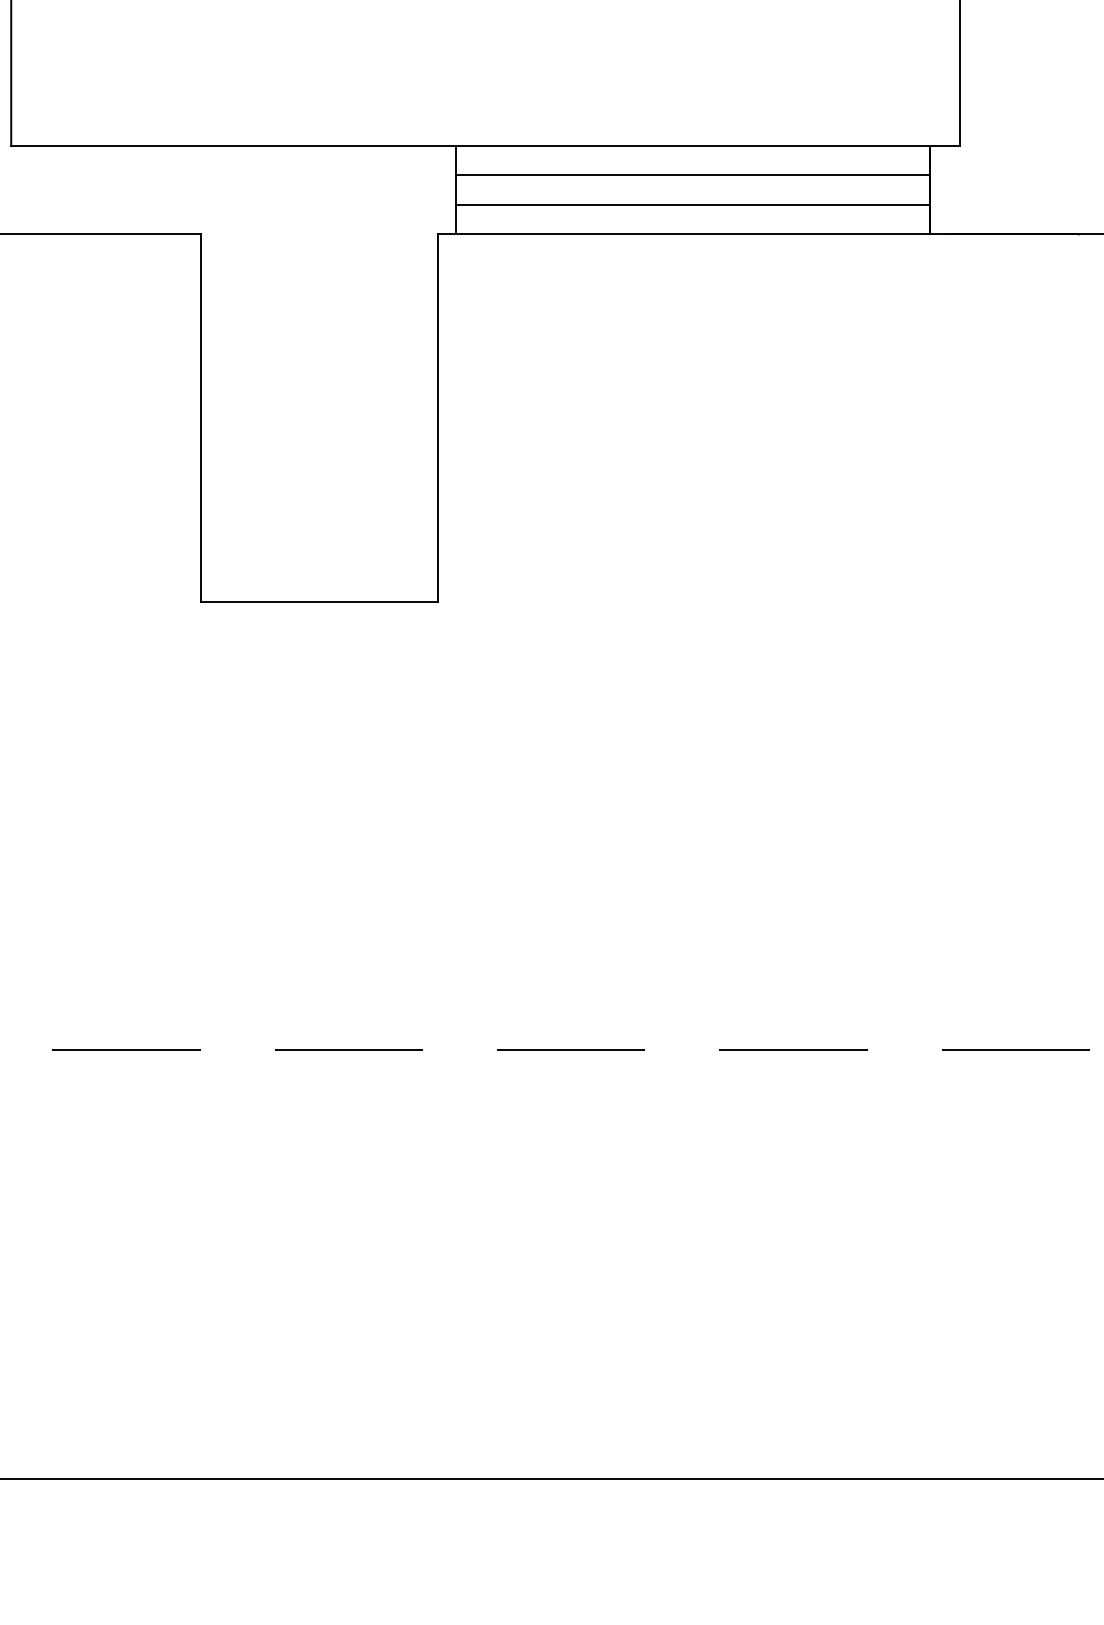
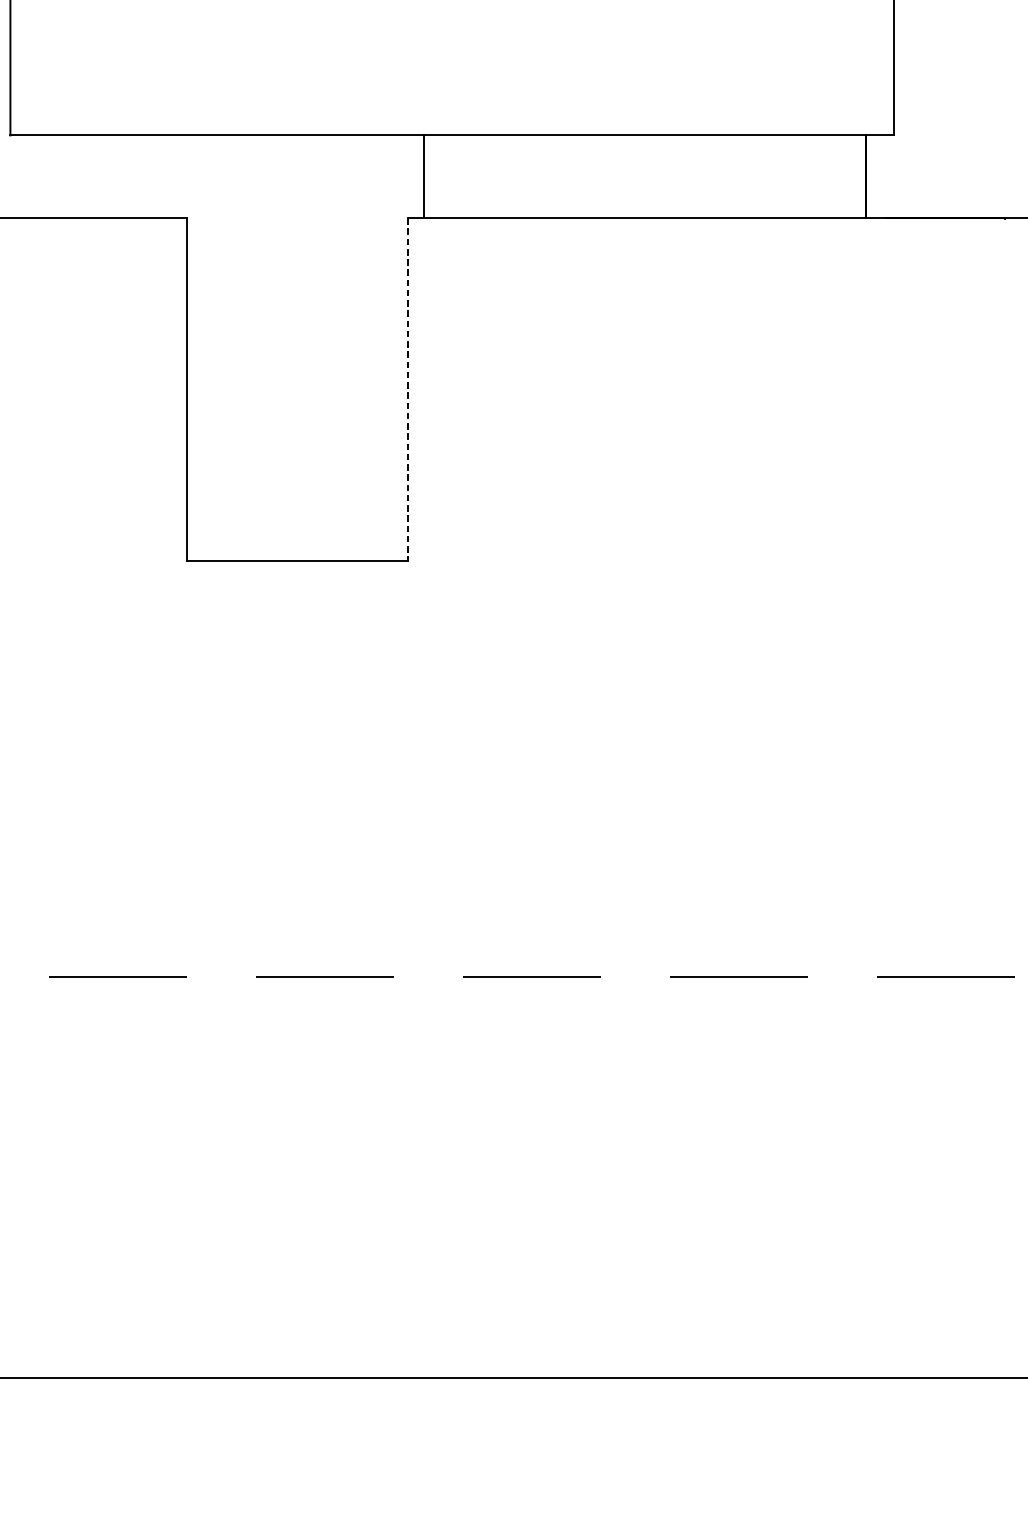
line: (692, 175) -> (644, 163), removed
line: (692, 204) -> (644, 190), removed
line: (438, 418) -> (408, 389), solid -> dashed

